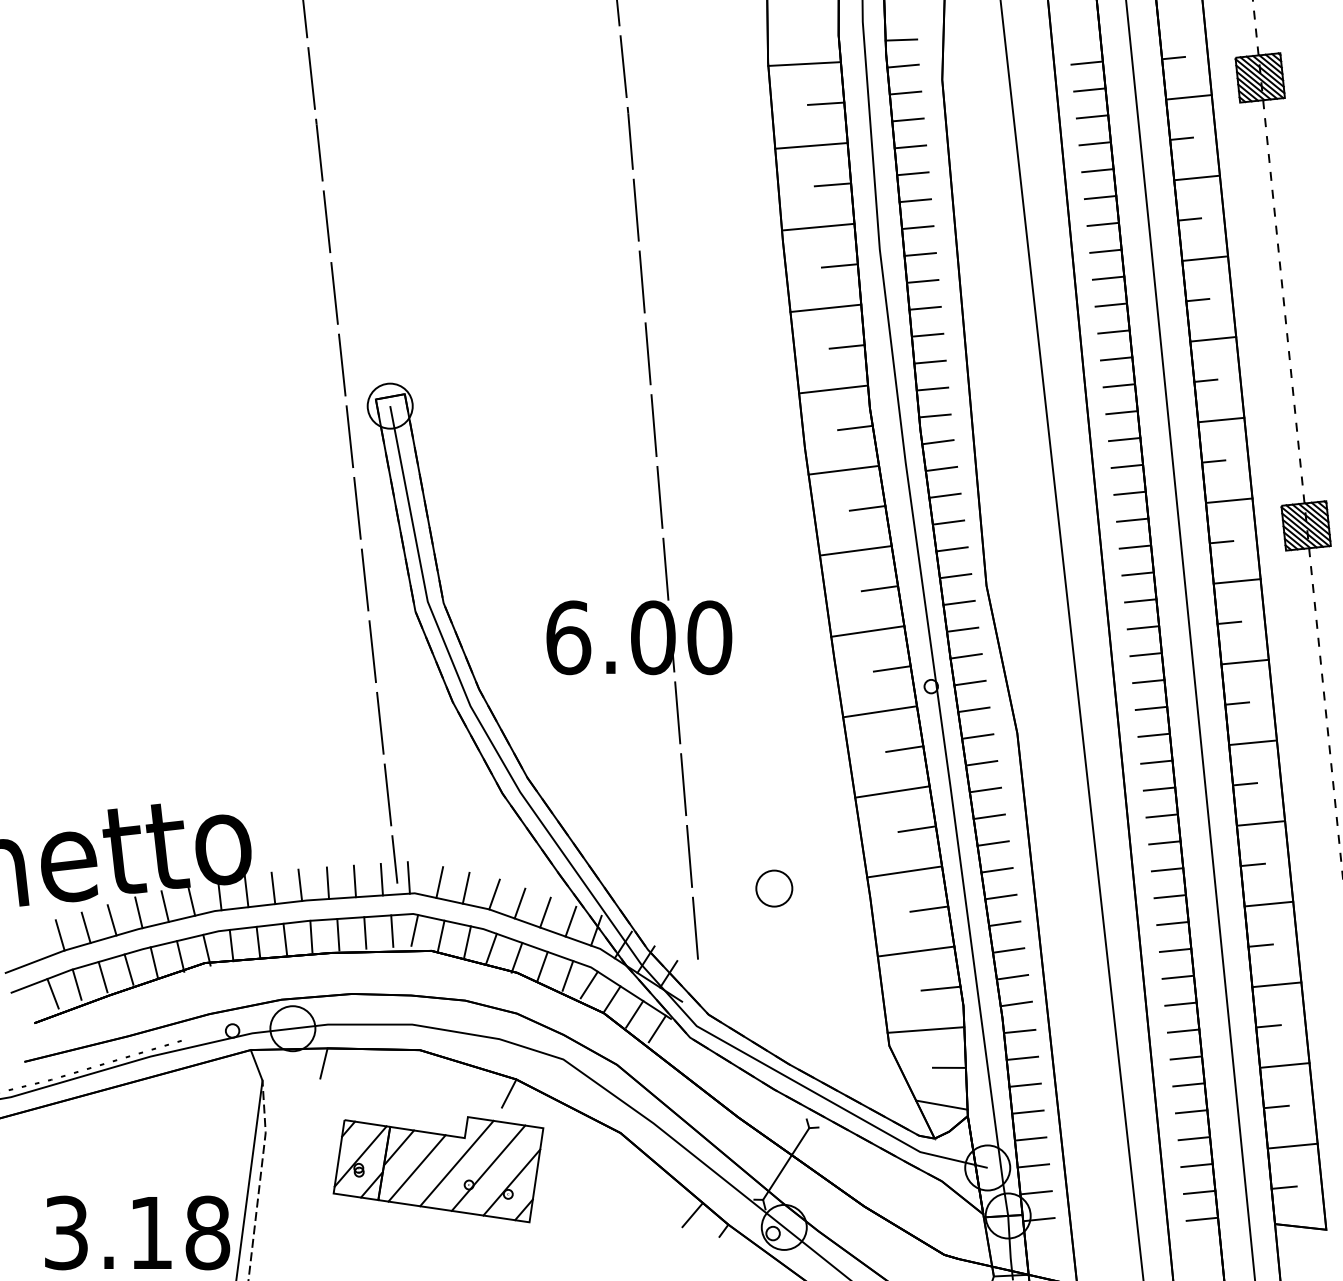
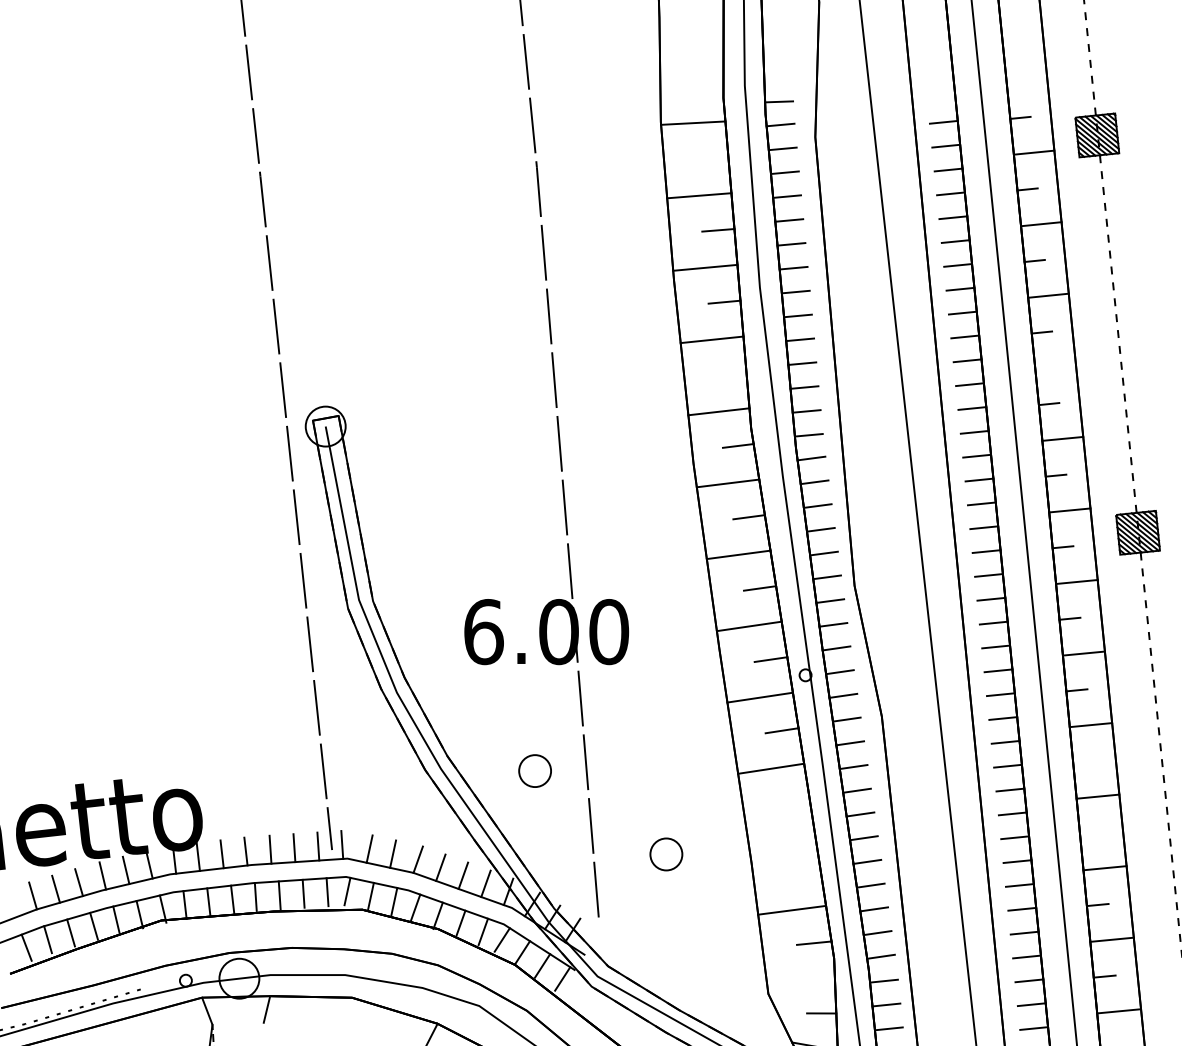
line: (826, 103) -> (712, 158), removed
line: (1213, 339) -> (1055, 367), removed
line: (846, 346) -> (730, 373), removed
line: (1245, 784) -> (1084, 762), removed
part: (626, 794) -> (535, 771), added
line: (916, 829) -> (792, 802), removed
line: (1252, 864) -> (1090, 833), removed
line: (904, 871) -> (781, 839), removed
line: (929, 908) -> (804, 872), removed
line: (925, 1029) -> (800, 979), removed

